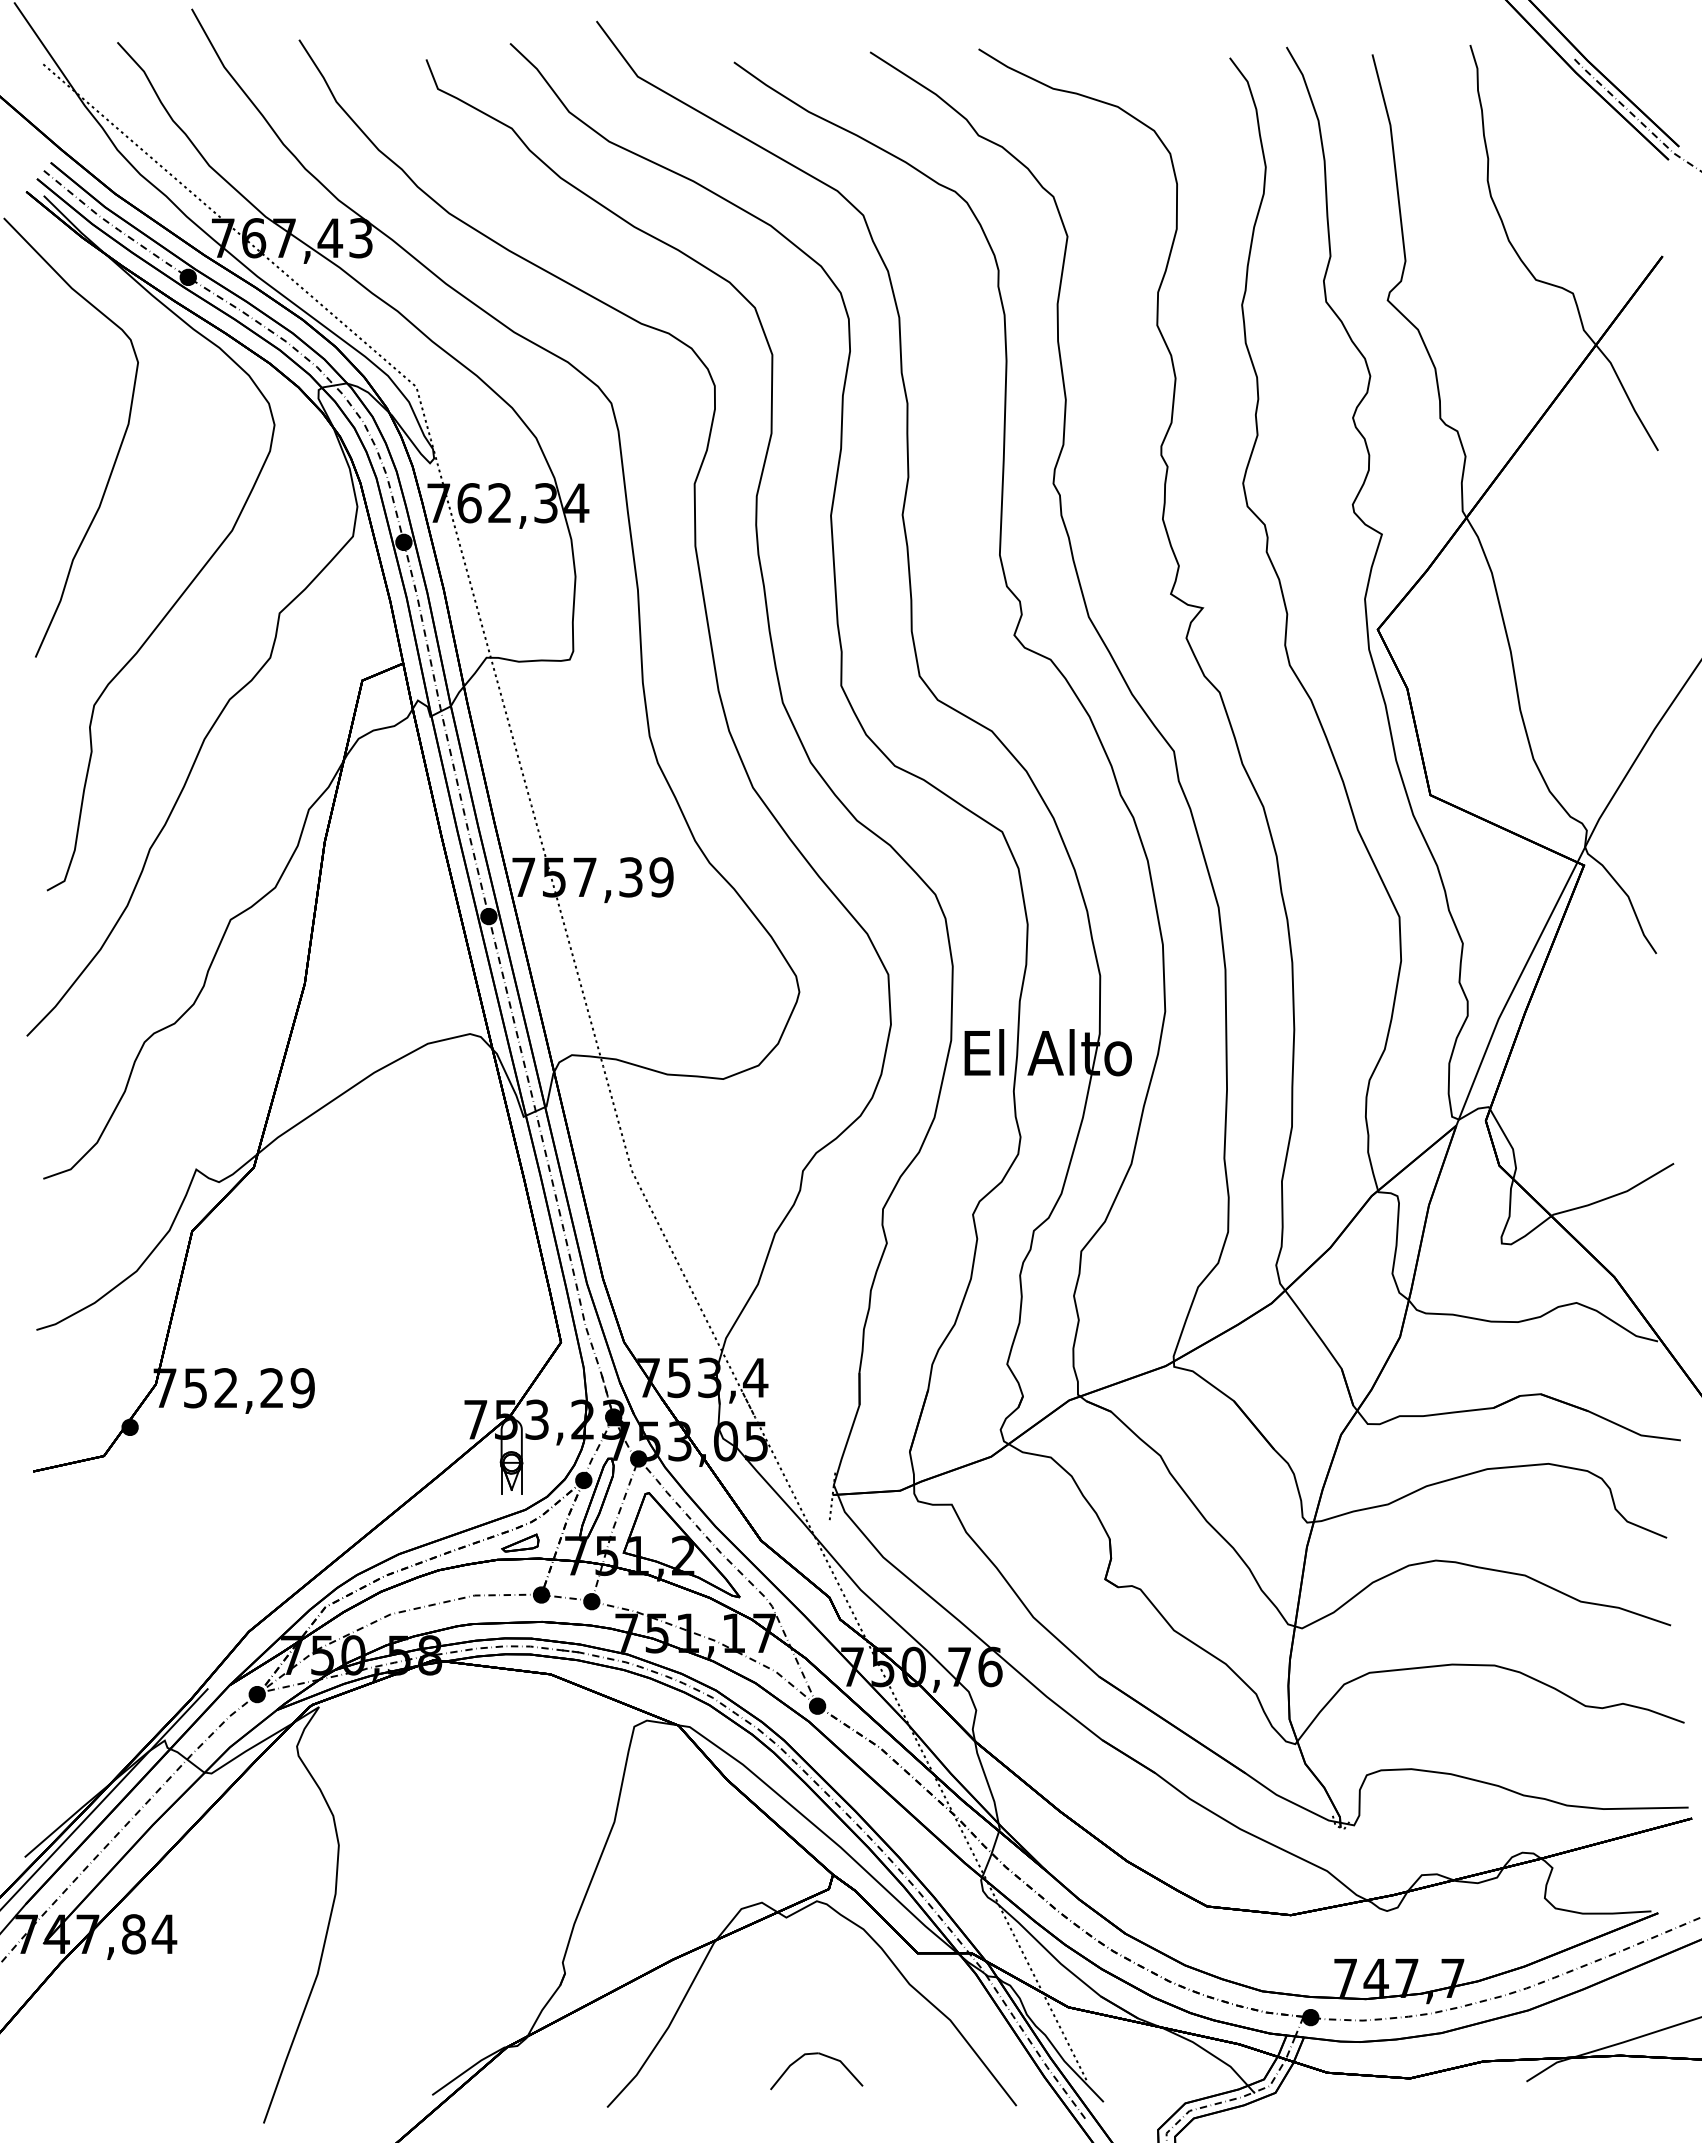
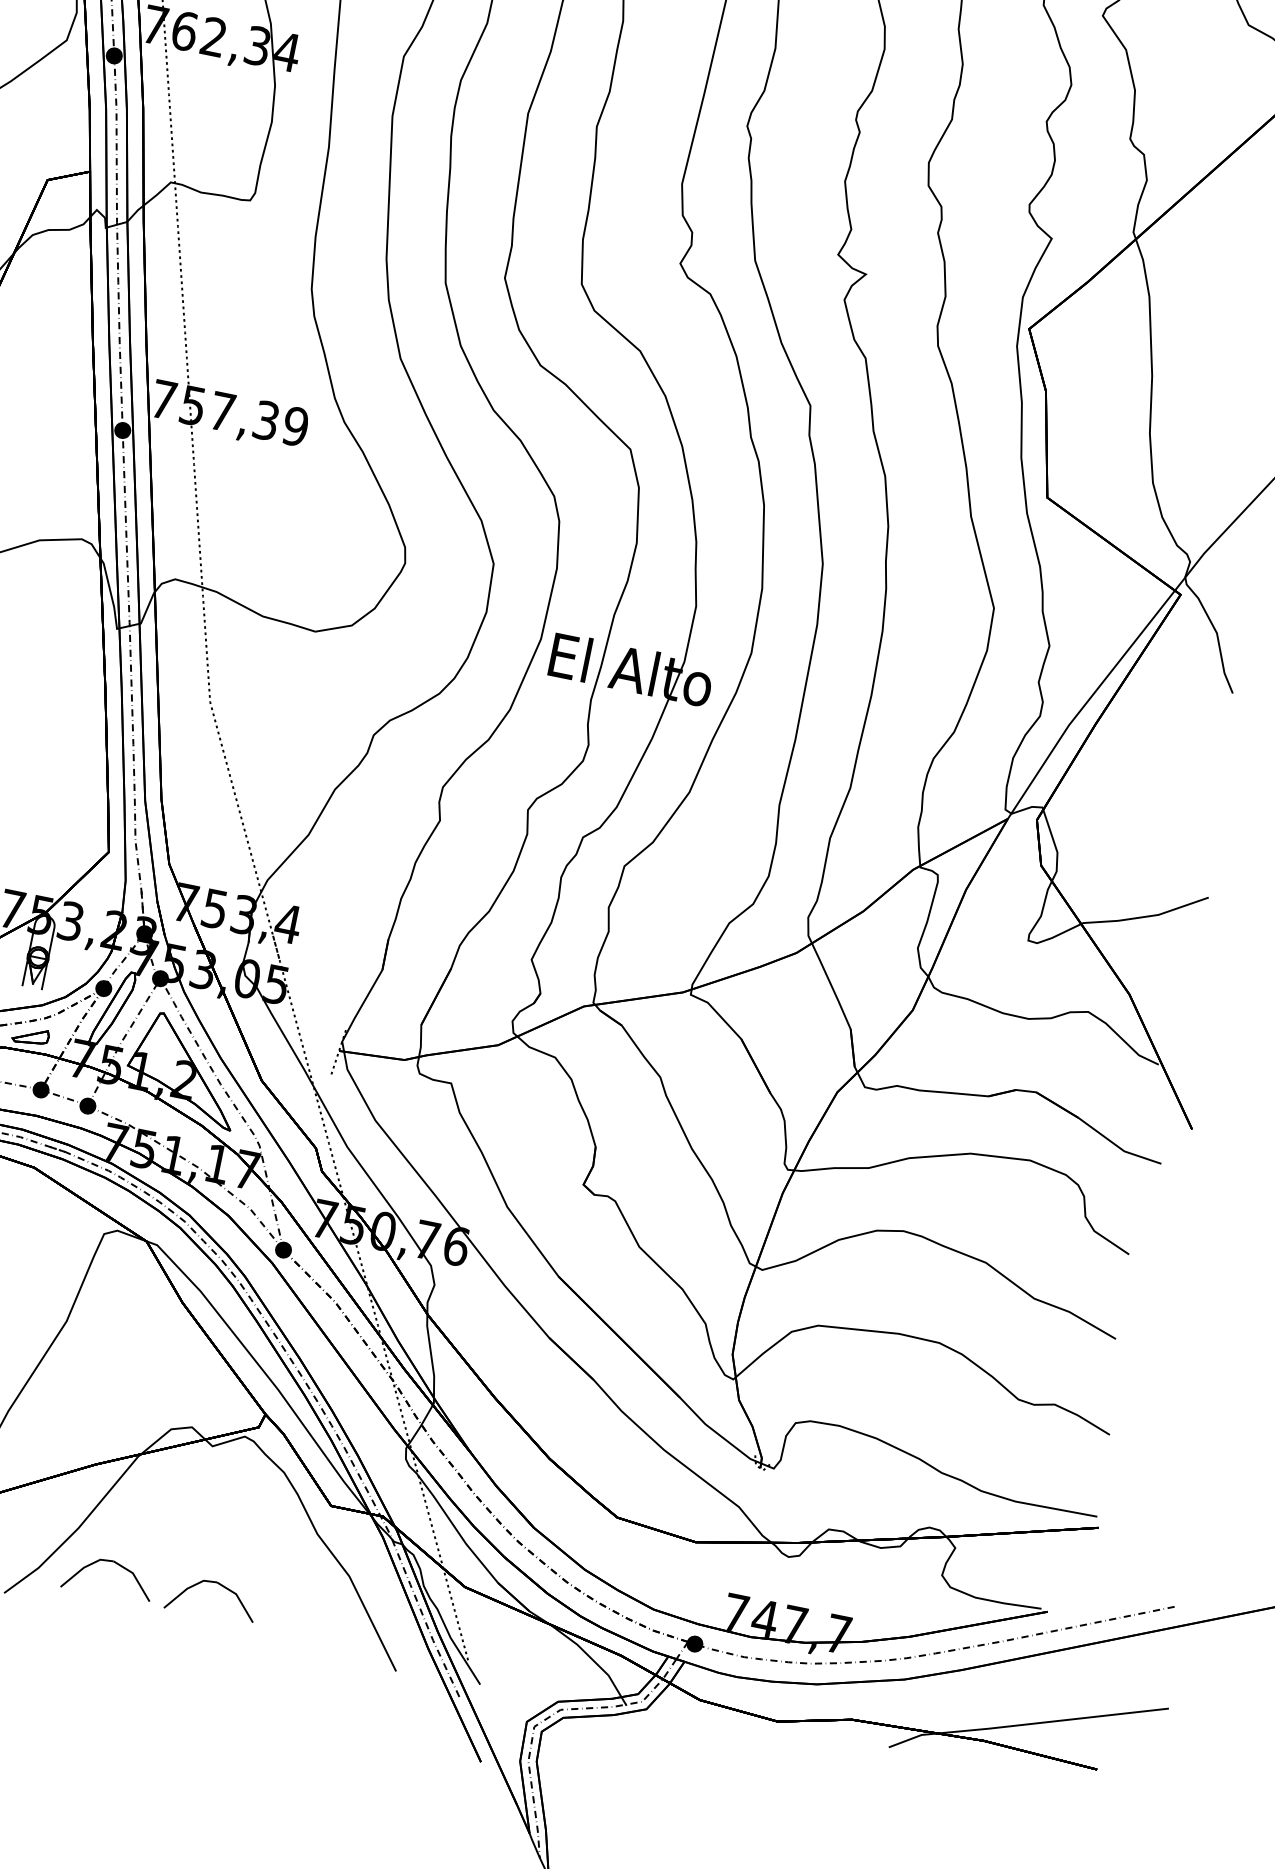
part: (713, 2055) -> (115, 1564), added

